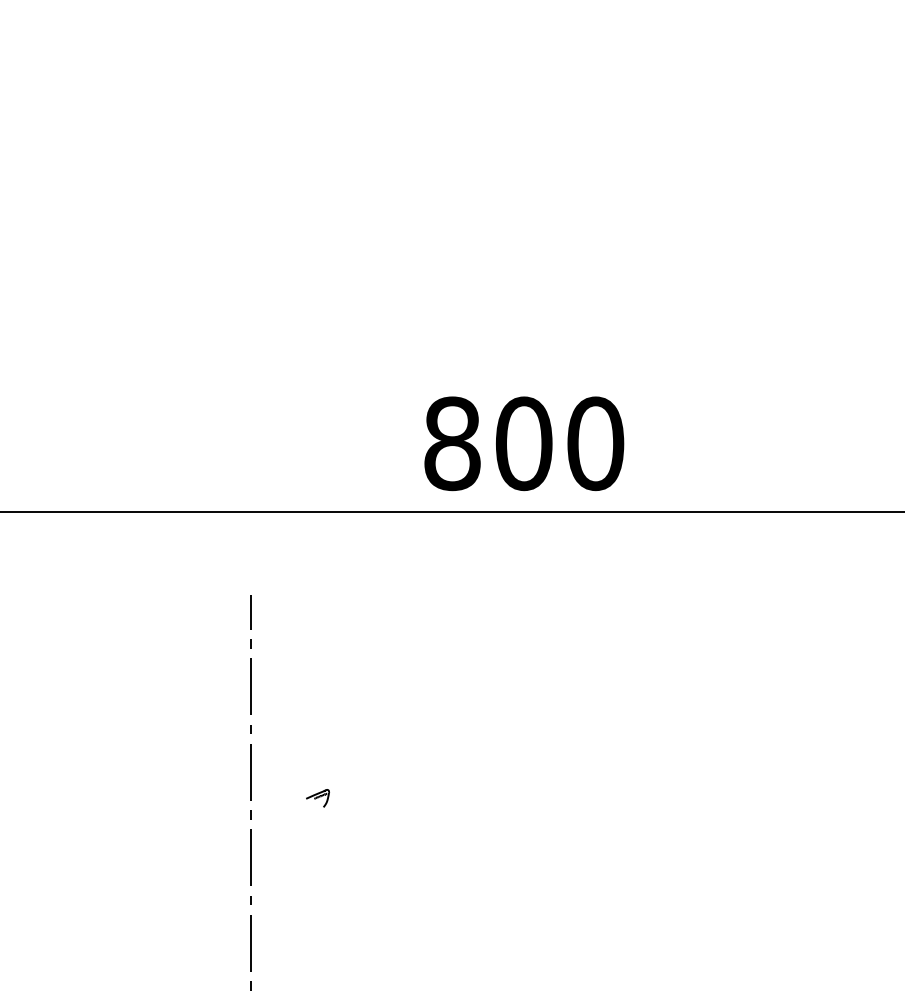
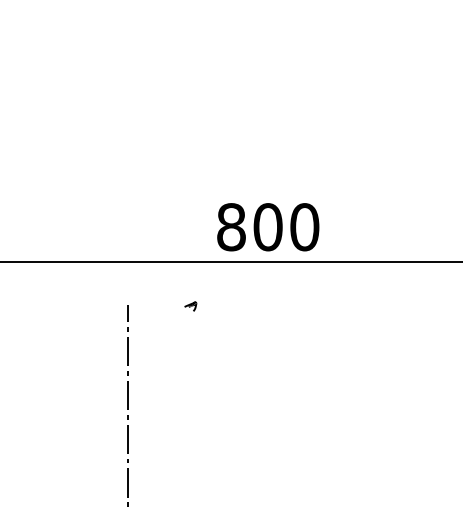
part: (317, 797) -> (190, 306), moved

